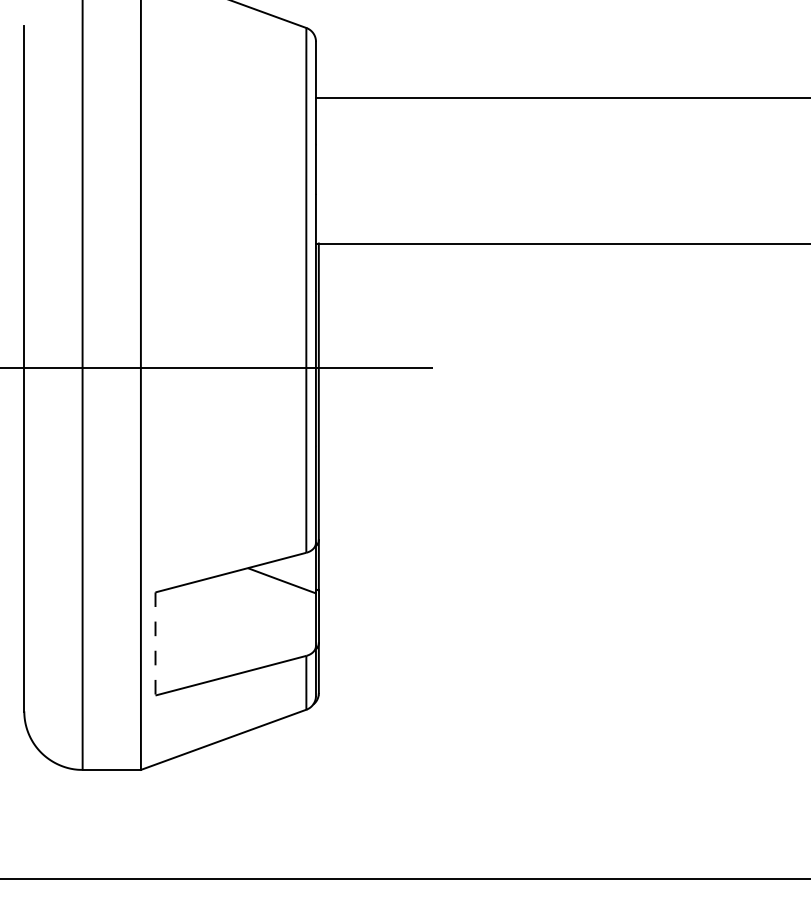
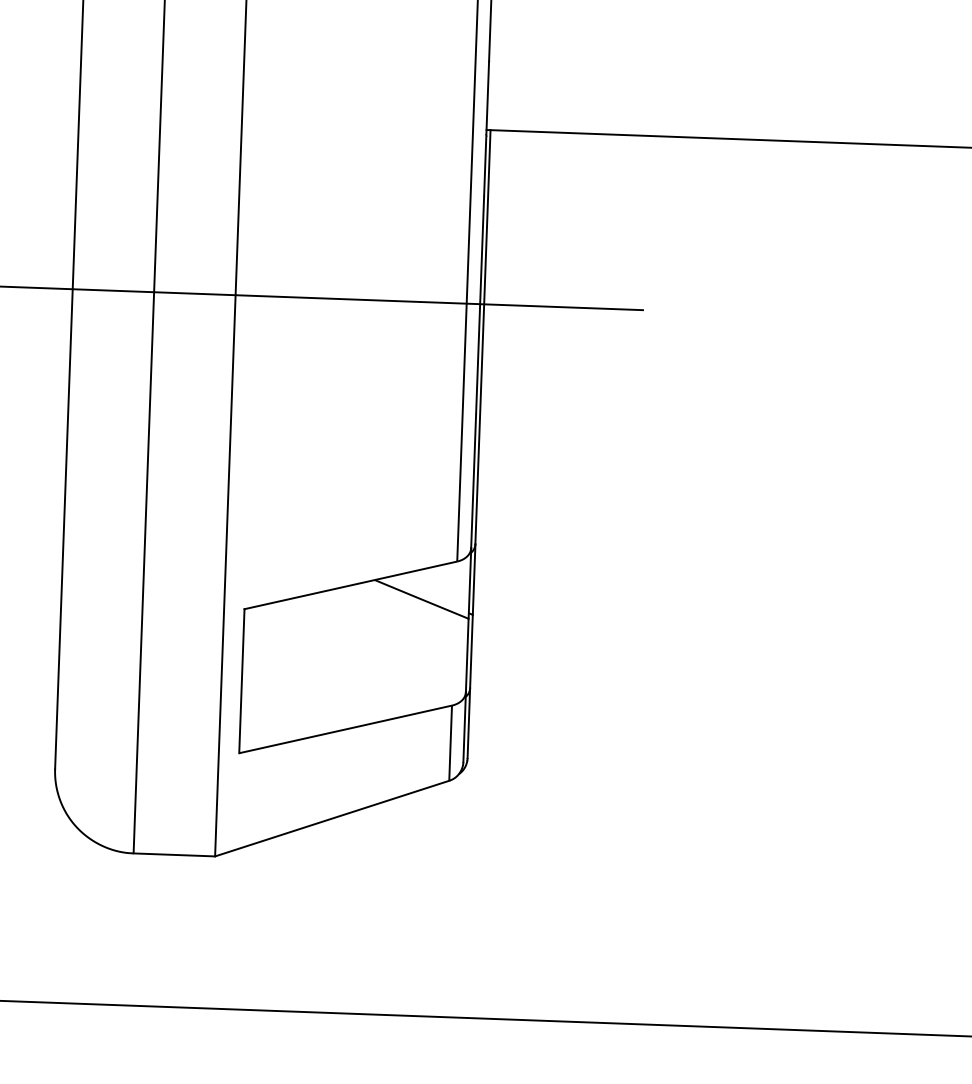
line: (155, 643) -> (241, 680), dashed -> solid

